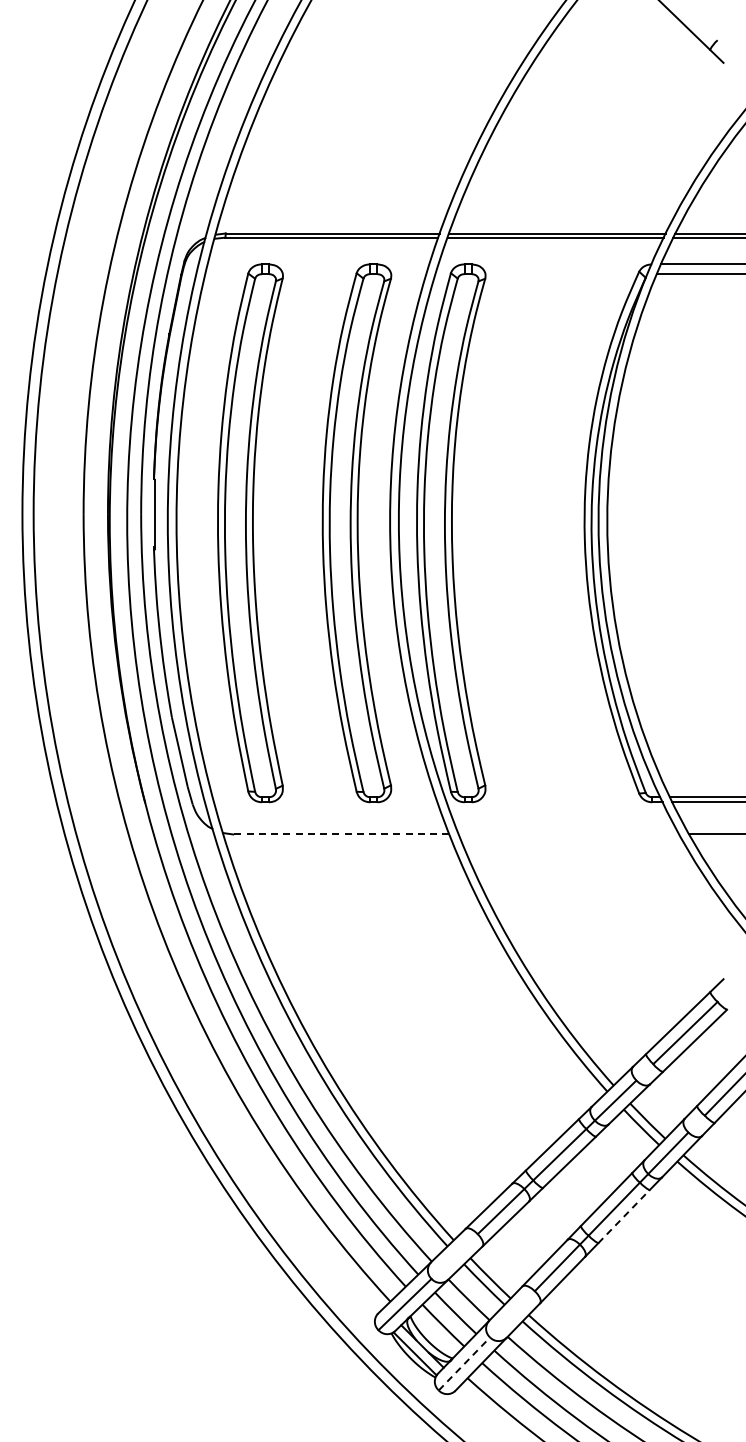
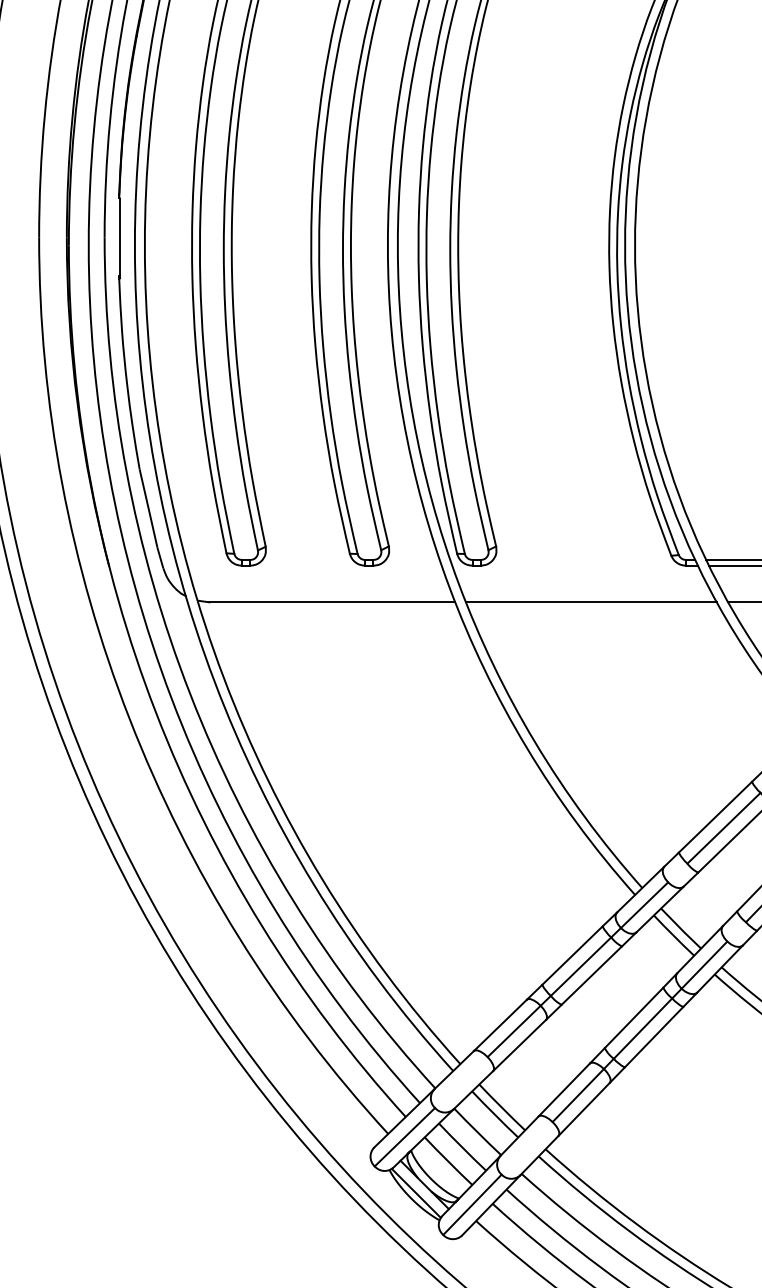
line: (340, 834) -> (331, 602), dashed -> solid
line: (568, 834) -> (590, 602), added
line: (623, 1216) -> (653, 1037), dashed -> solid
line: (464, 1363) -> (472, 1204), dashed -> solid

